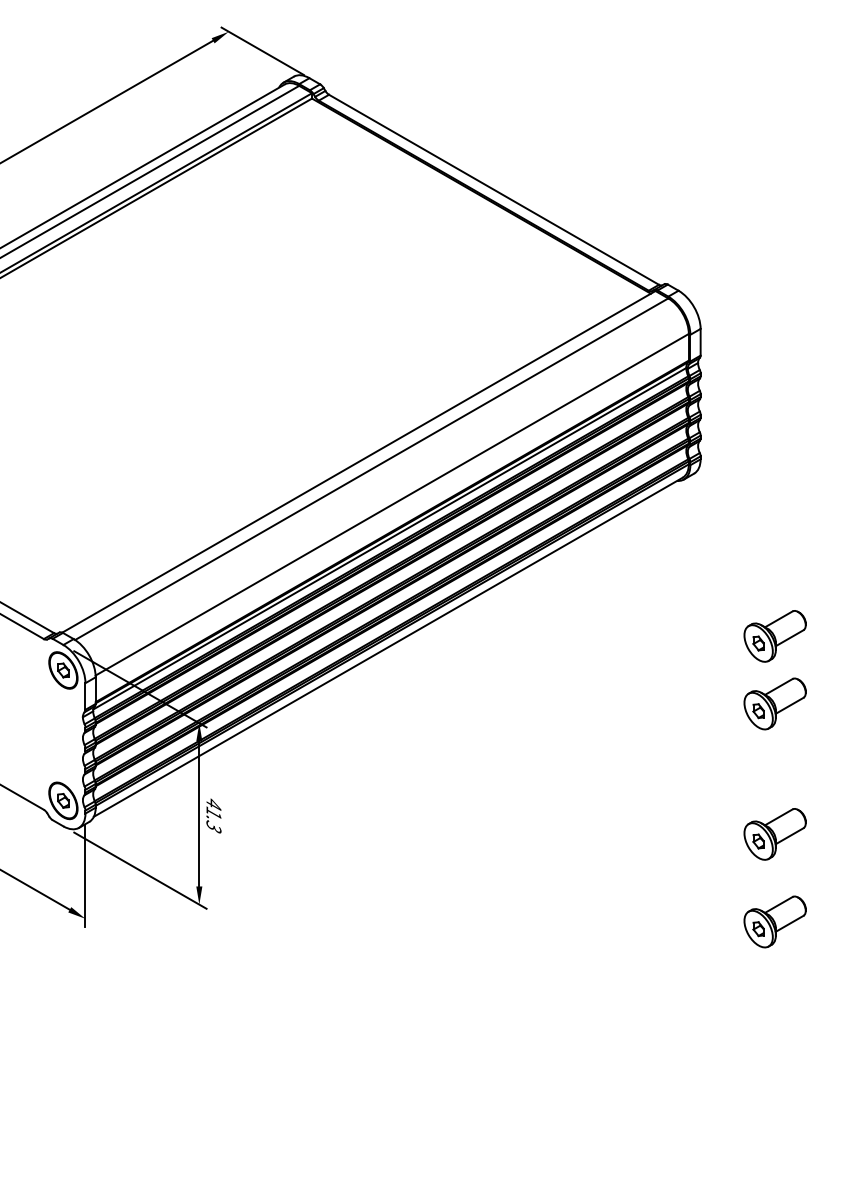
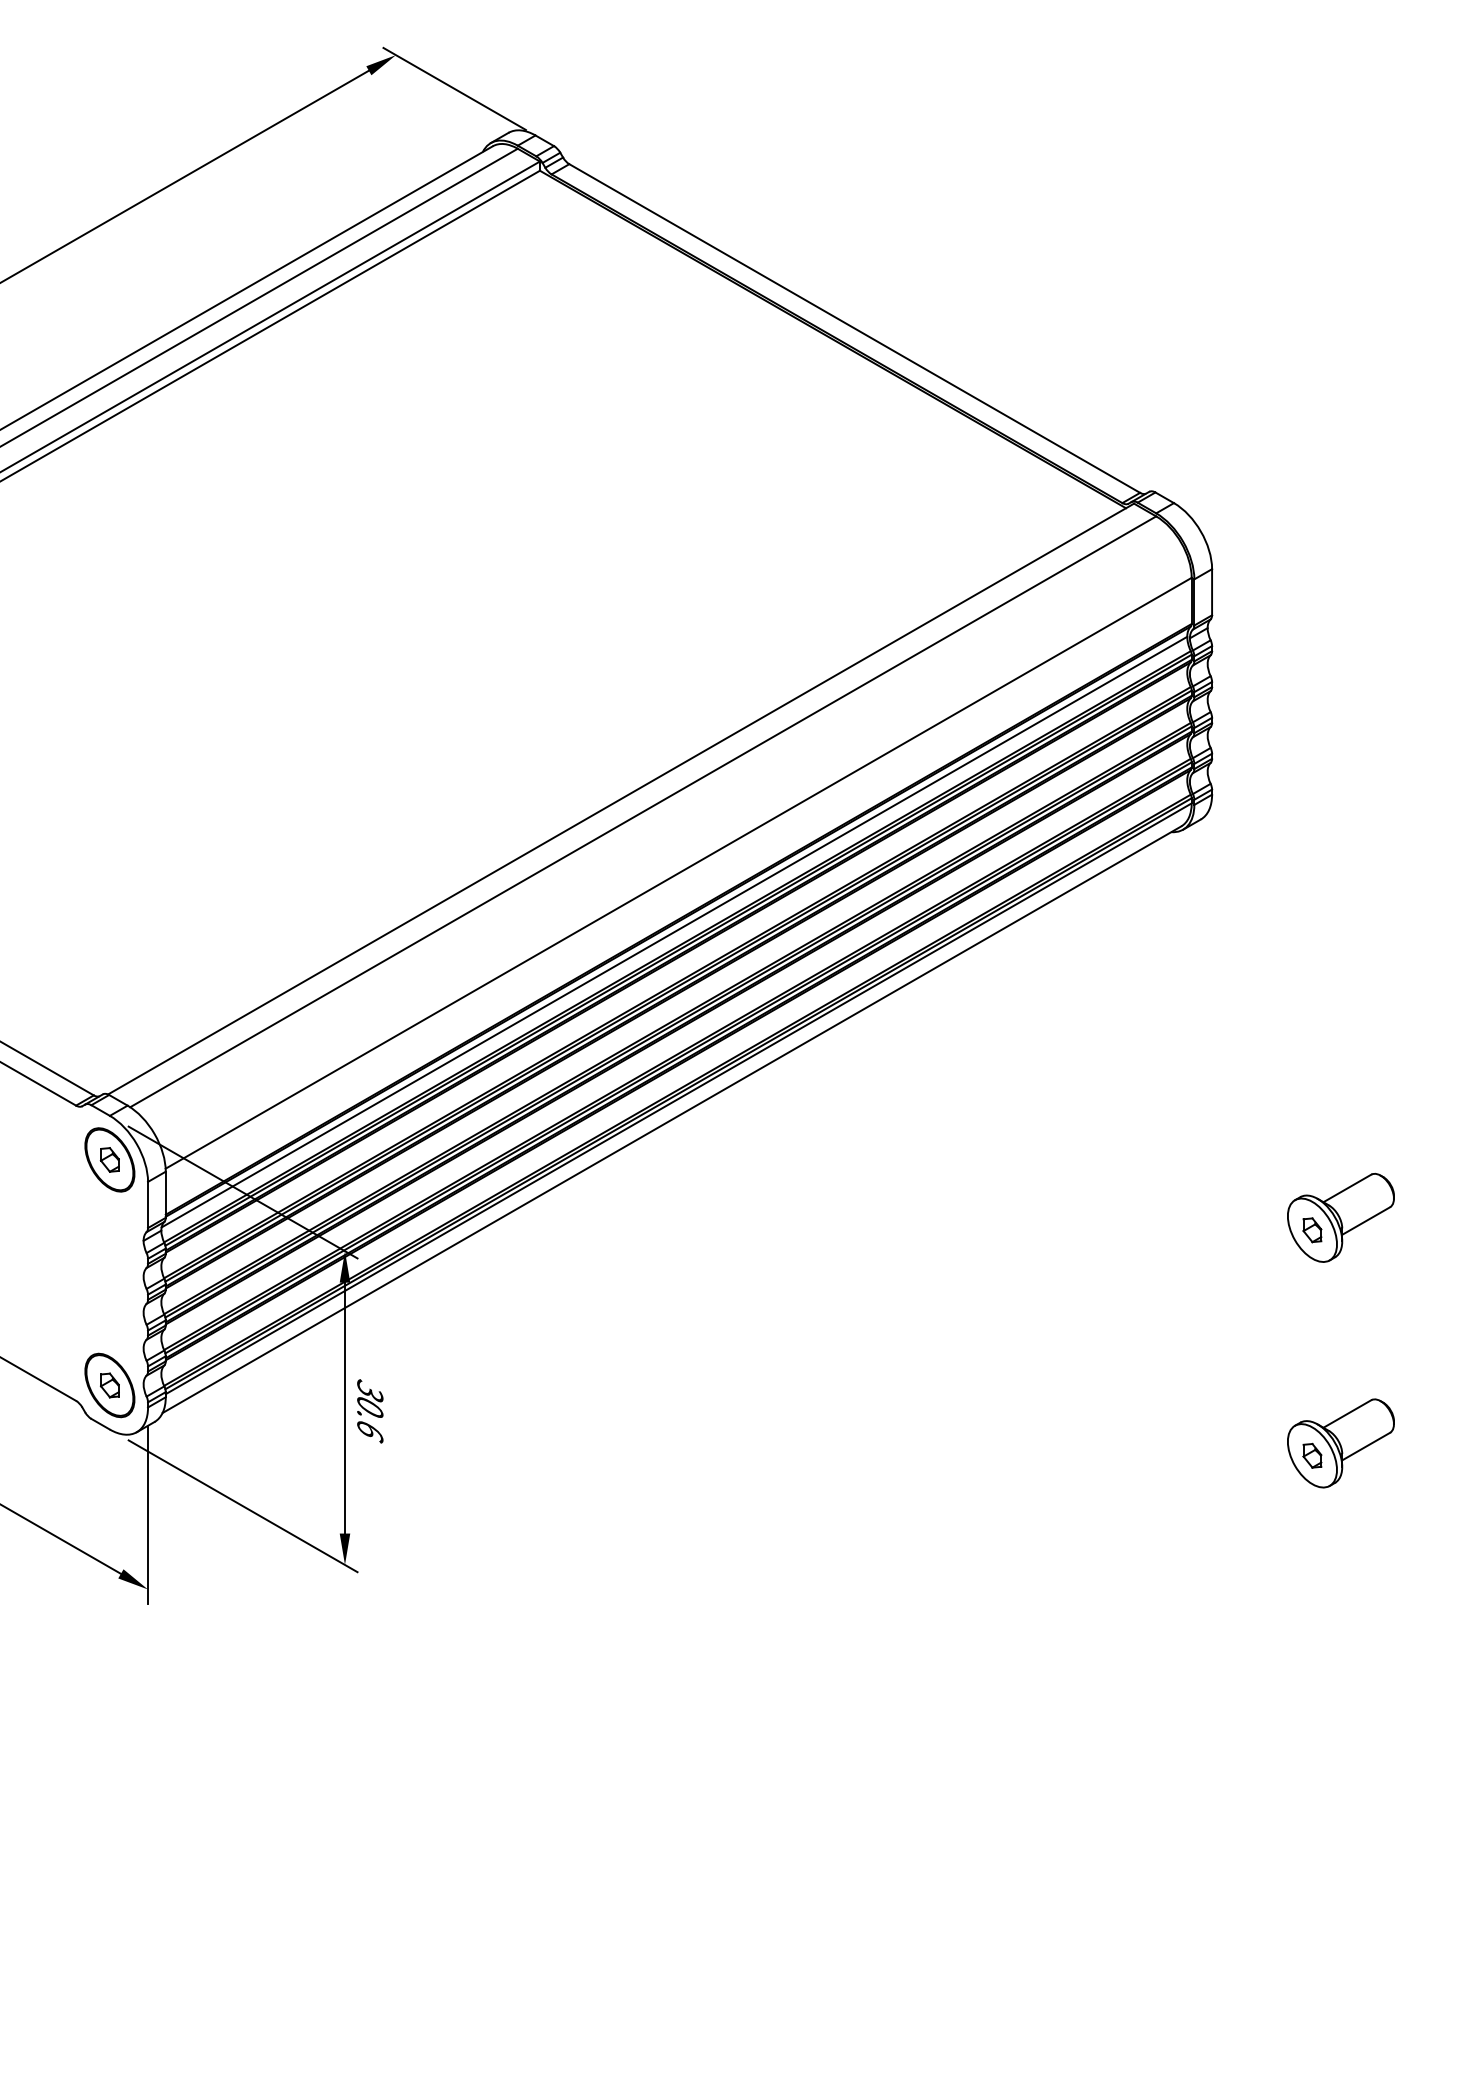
part: (774, 636) -> (1339, 1101), removed
text: (213, 815) -> (369, 1410), 41.3 -> 30.6
part: (774, 921) -> (1339, 1594), removed

